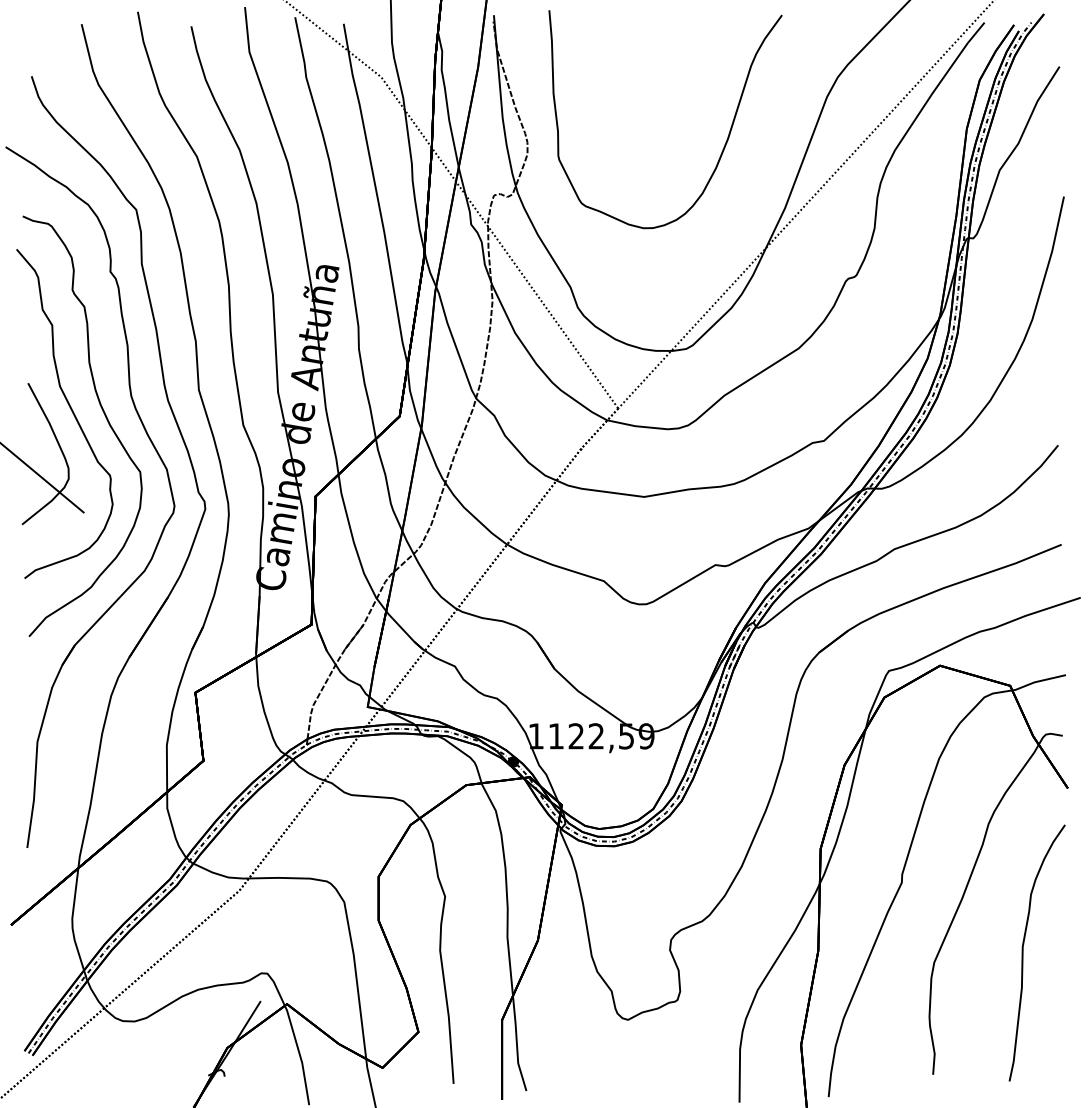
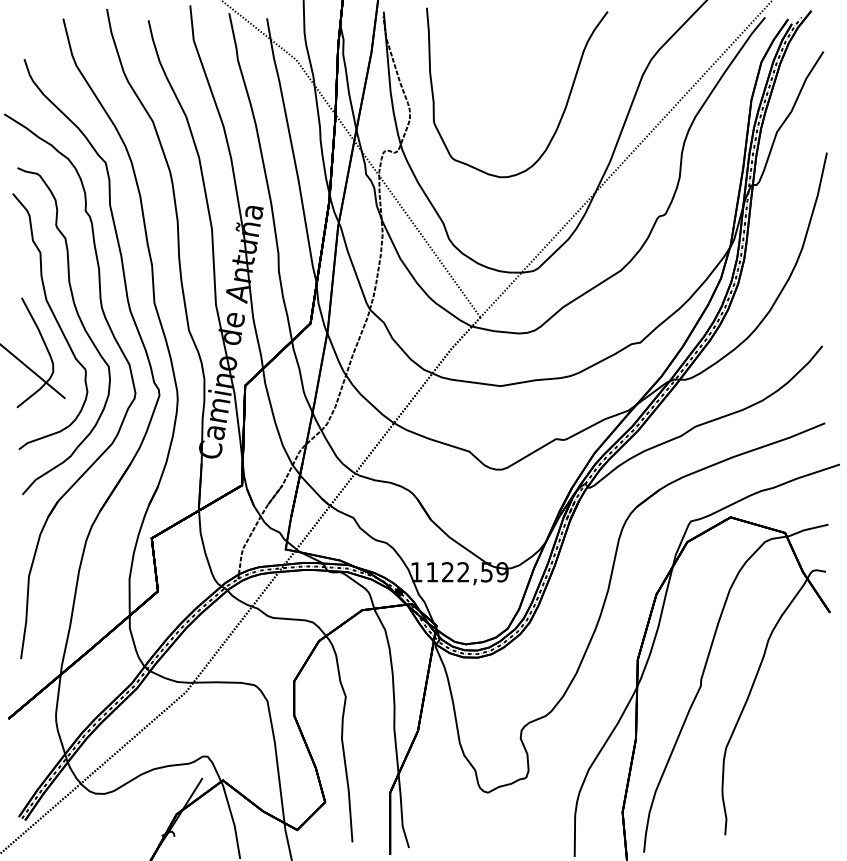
curve: (1023, 952) -> (795, 740), removed

